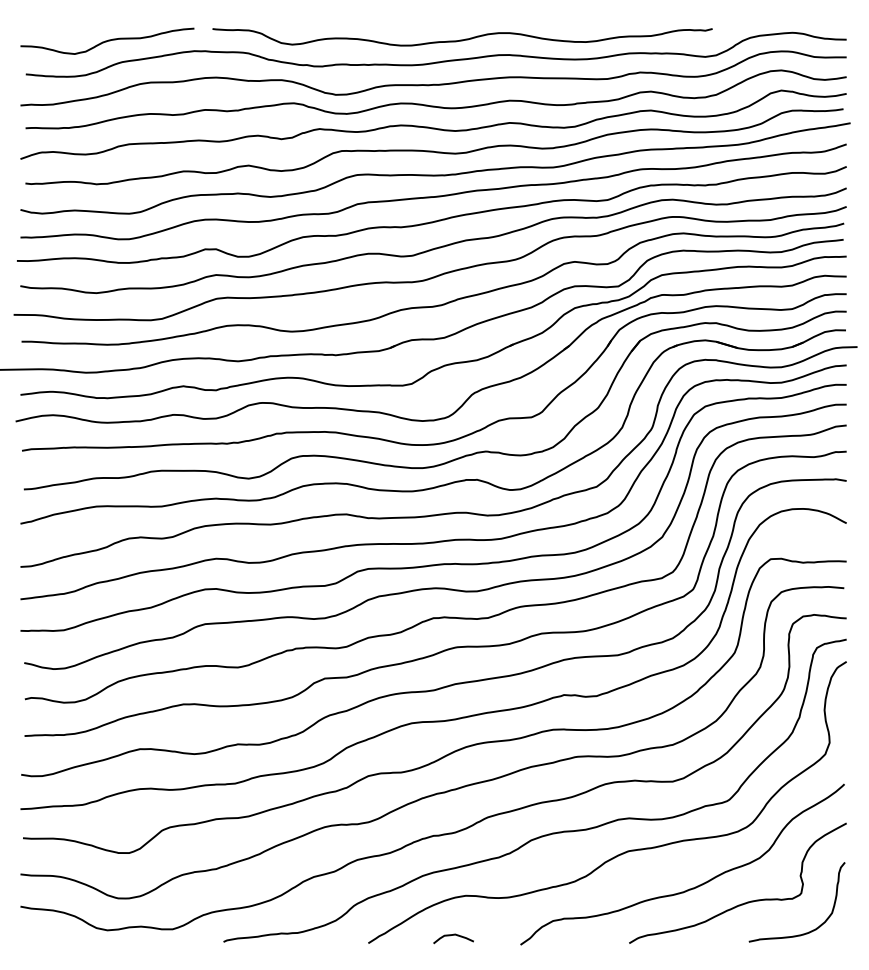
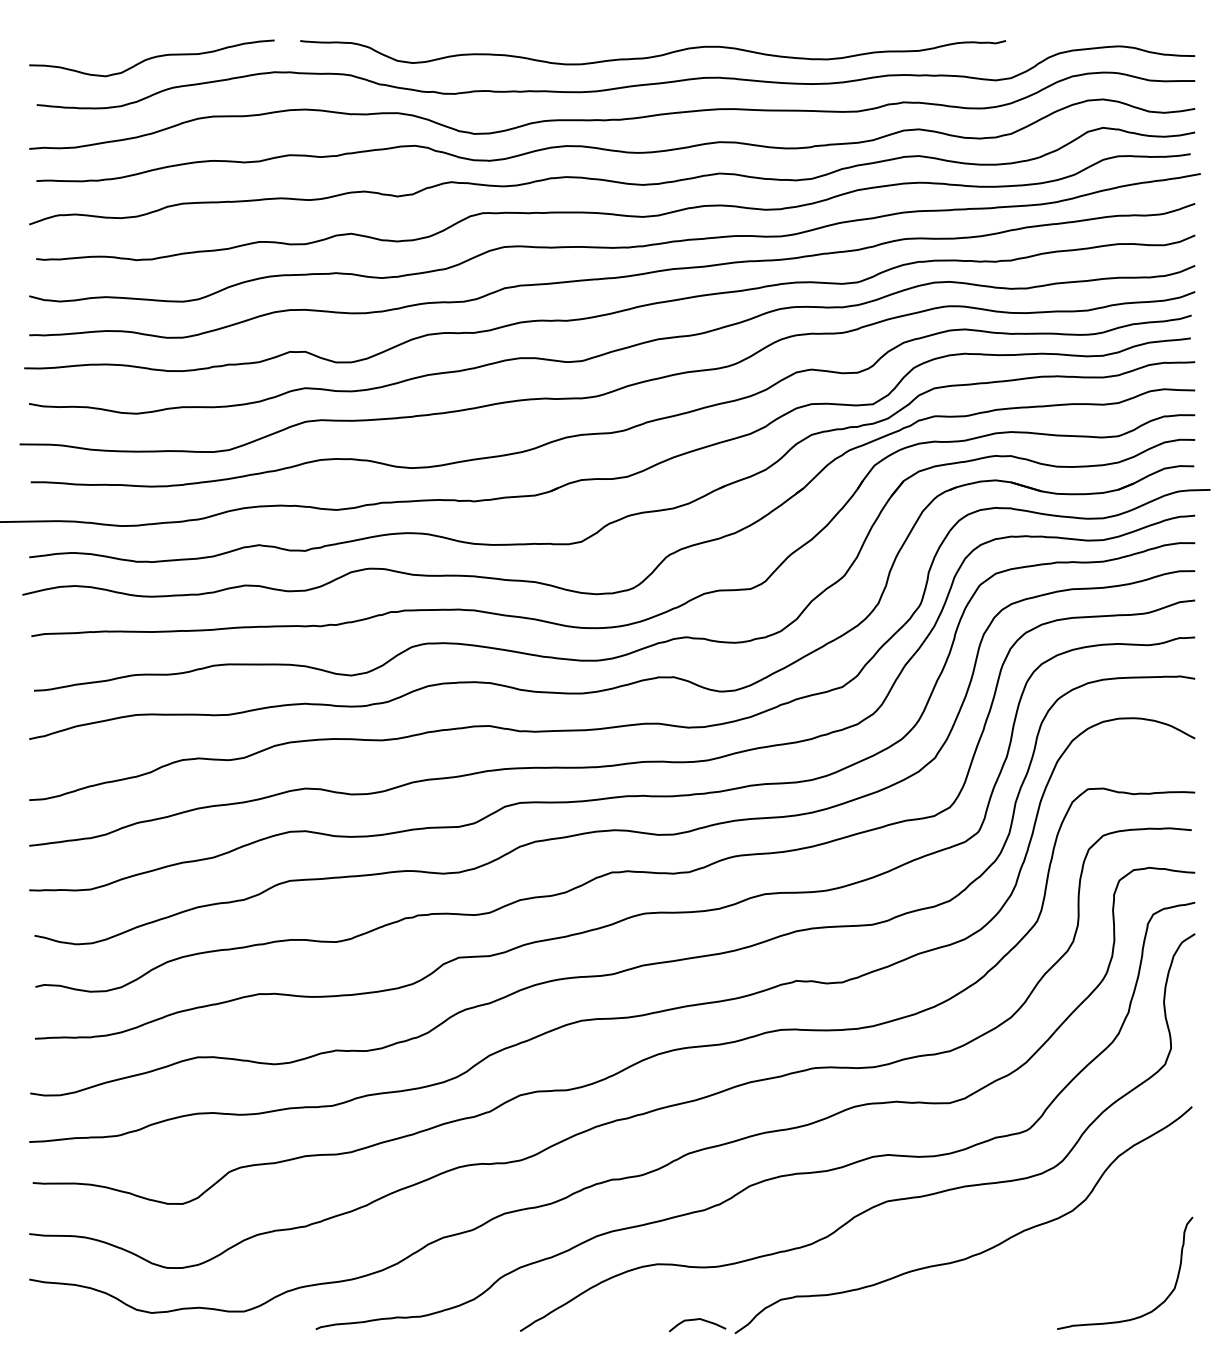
curve: (744, 903) -> (1050, 1274), removed
curve: (453, 935) -> (697, 1320), moved

